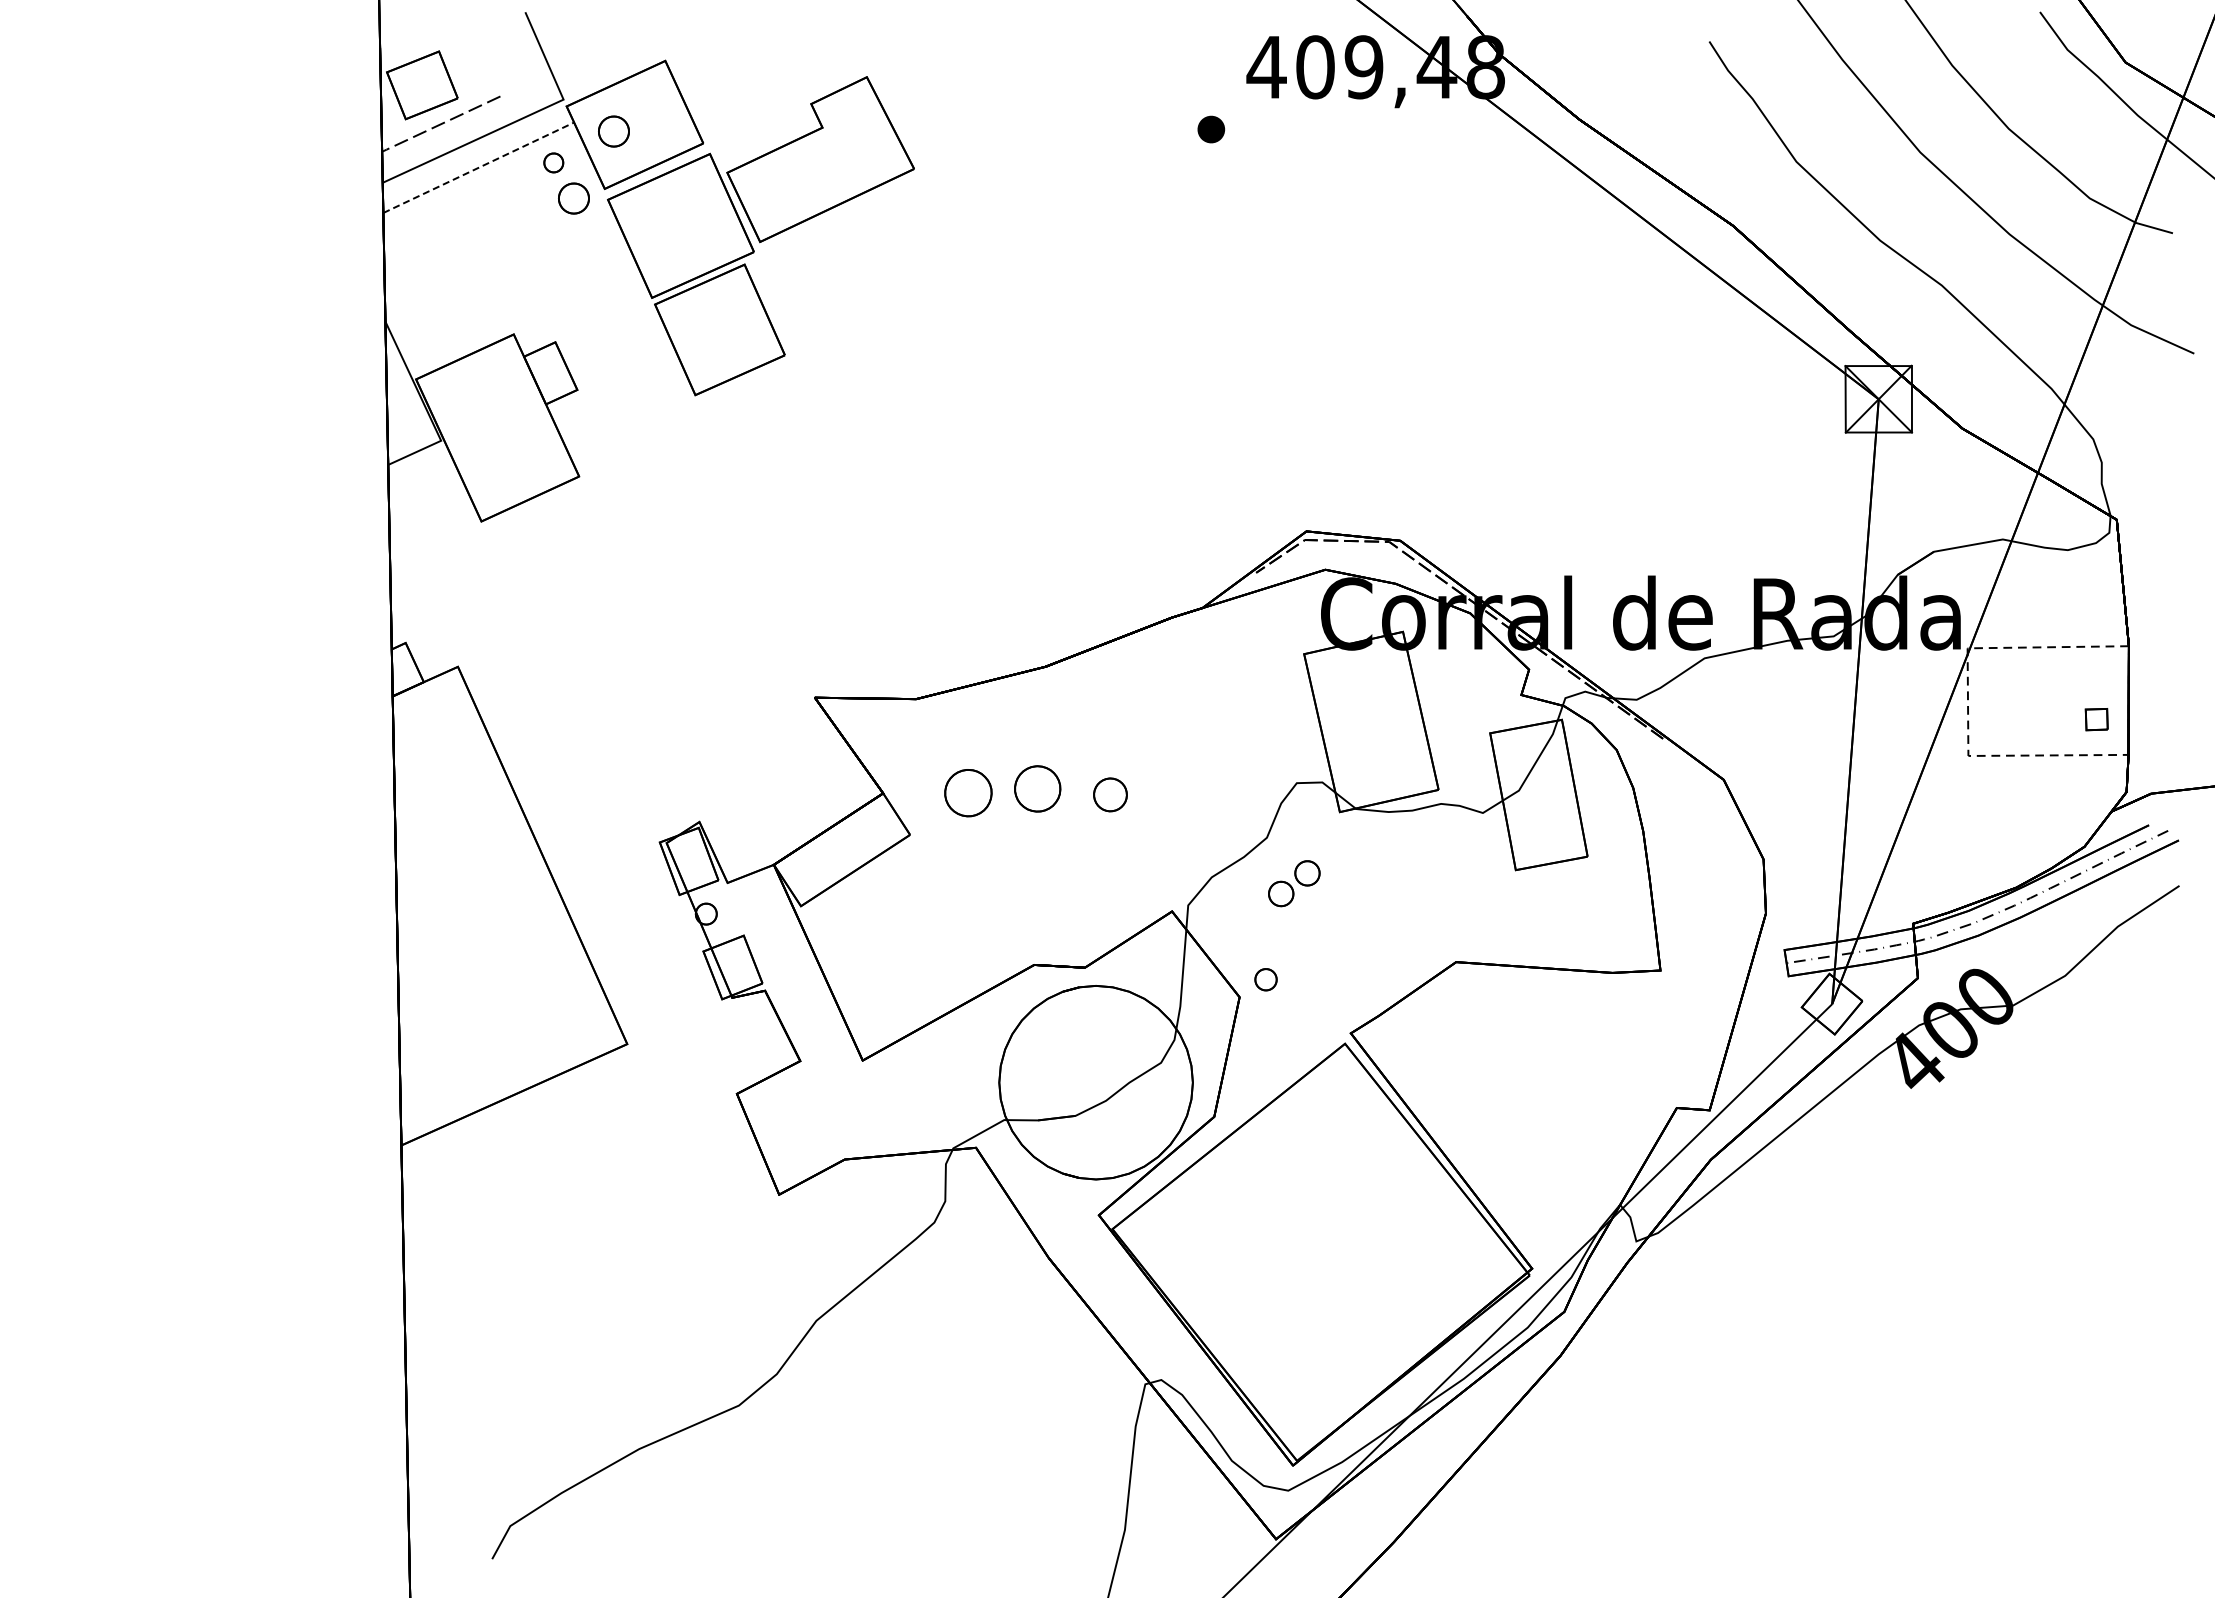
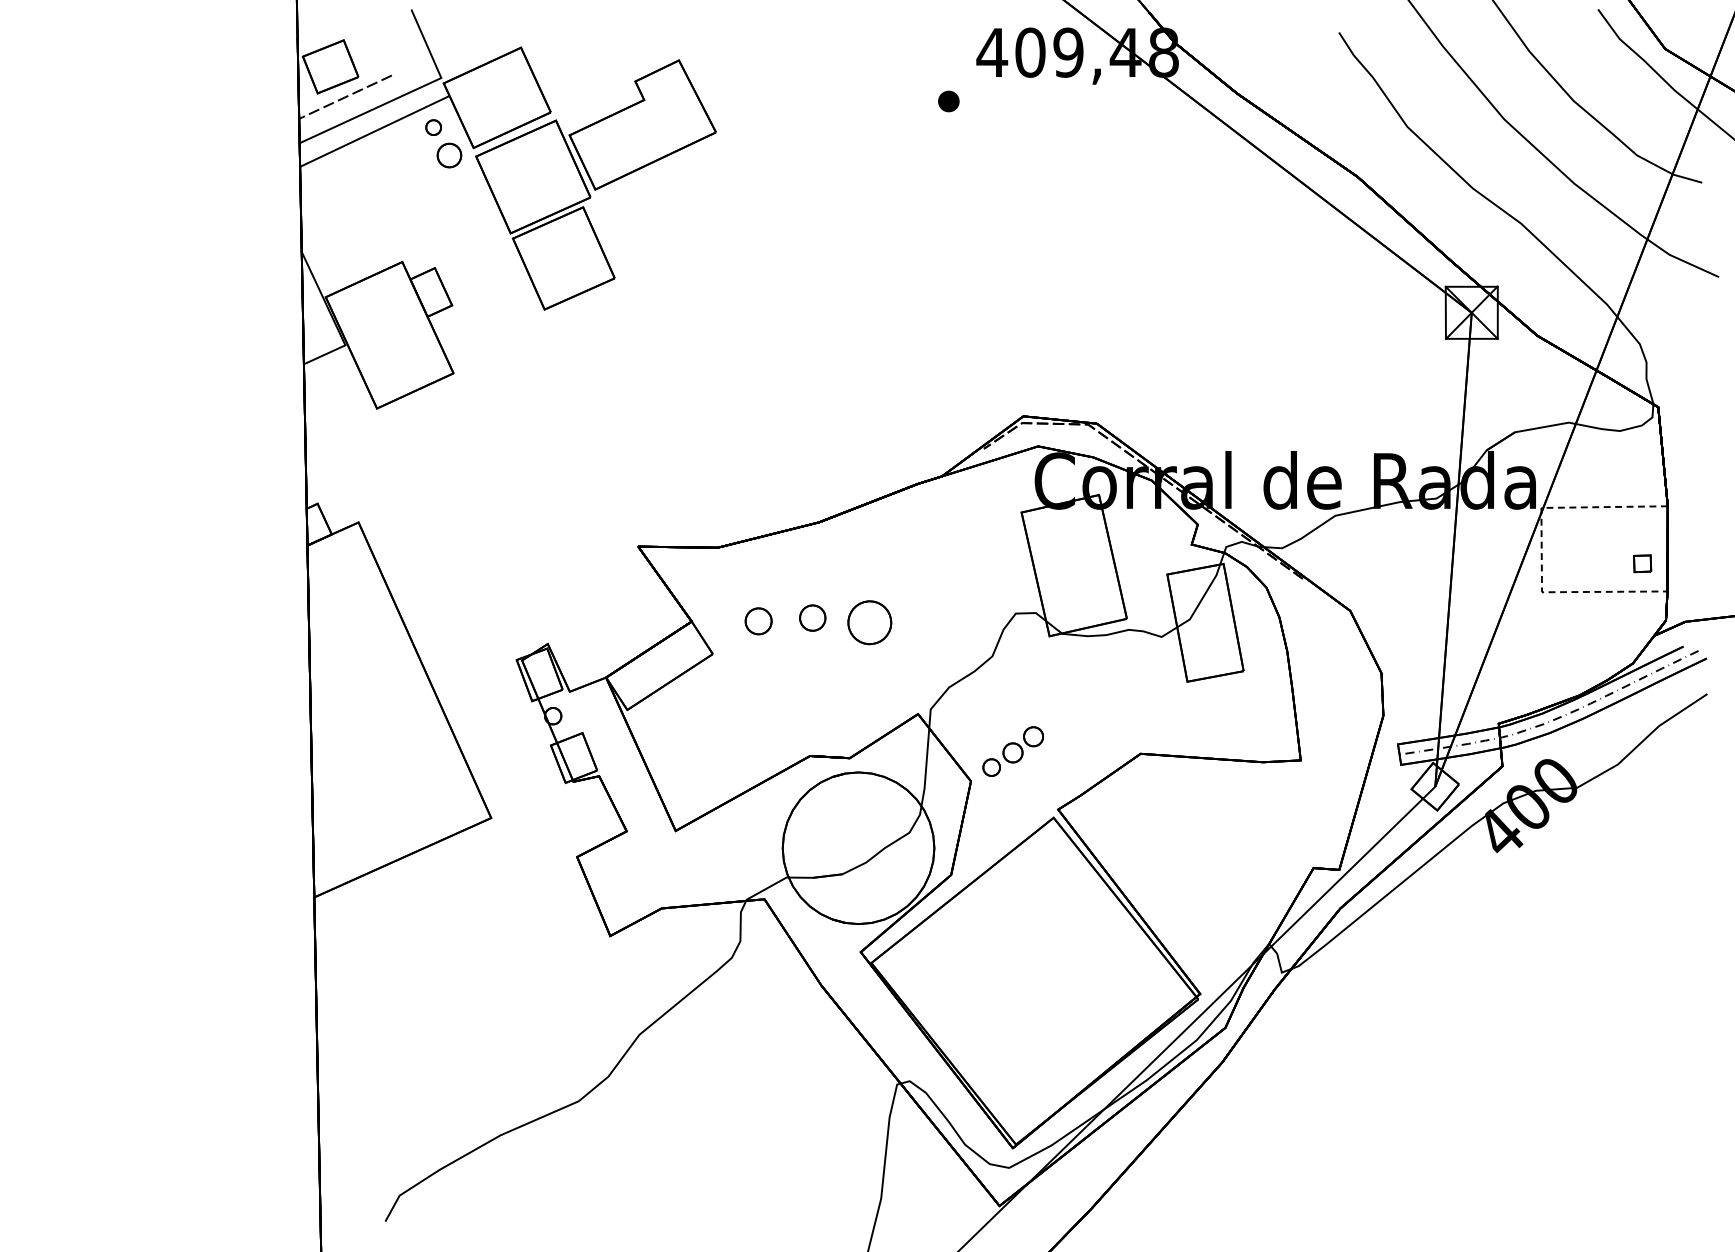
part: (613, 131) -> (480, 103), removed
line: (478, 167) -> (374, 131), dashed -> solid
part: (1037, 788) -> (812, 617), size x0.71
part: (968, 792) -> (758, 620), size x0.71
part: (1110, 794) -> (869, 622), size x1.67
part: (1294, 883) -> (1023, 744), moved

